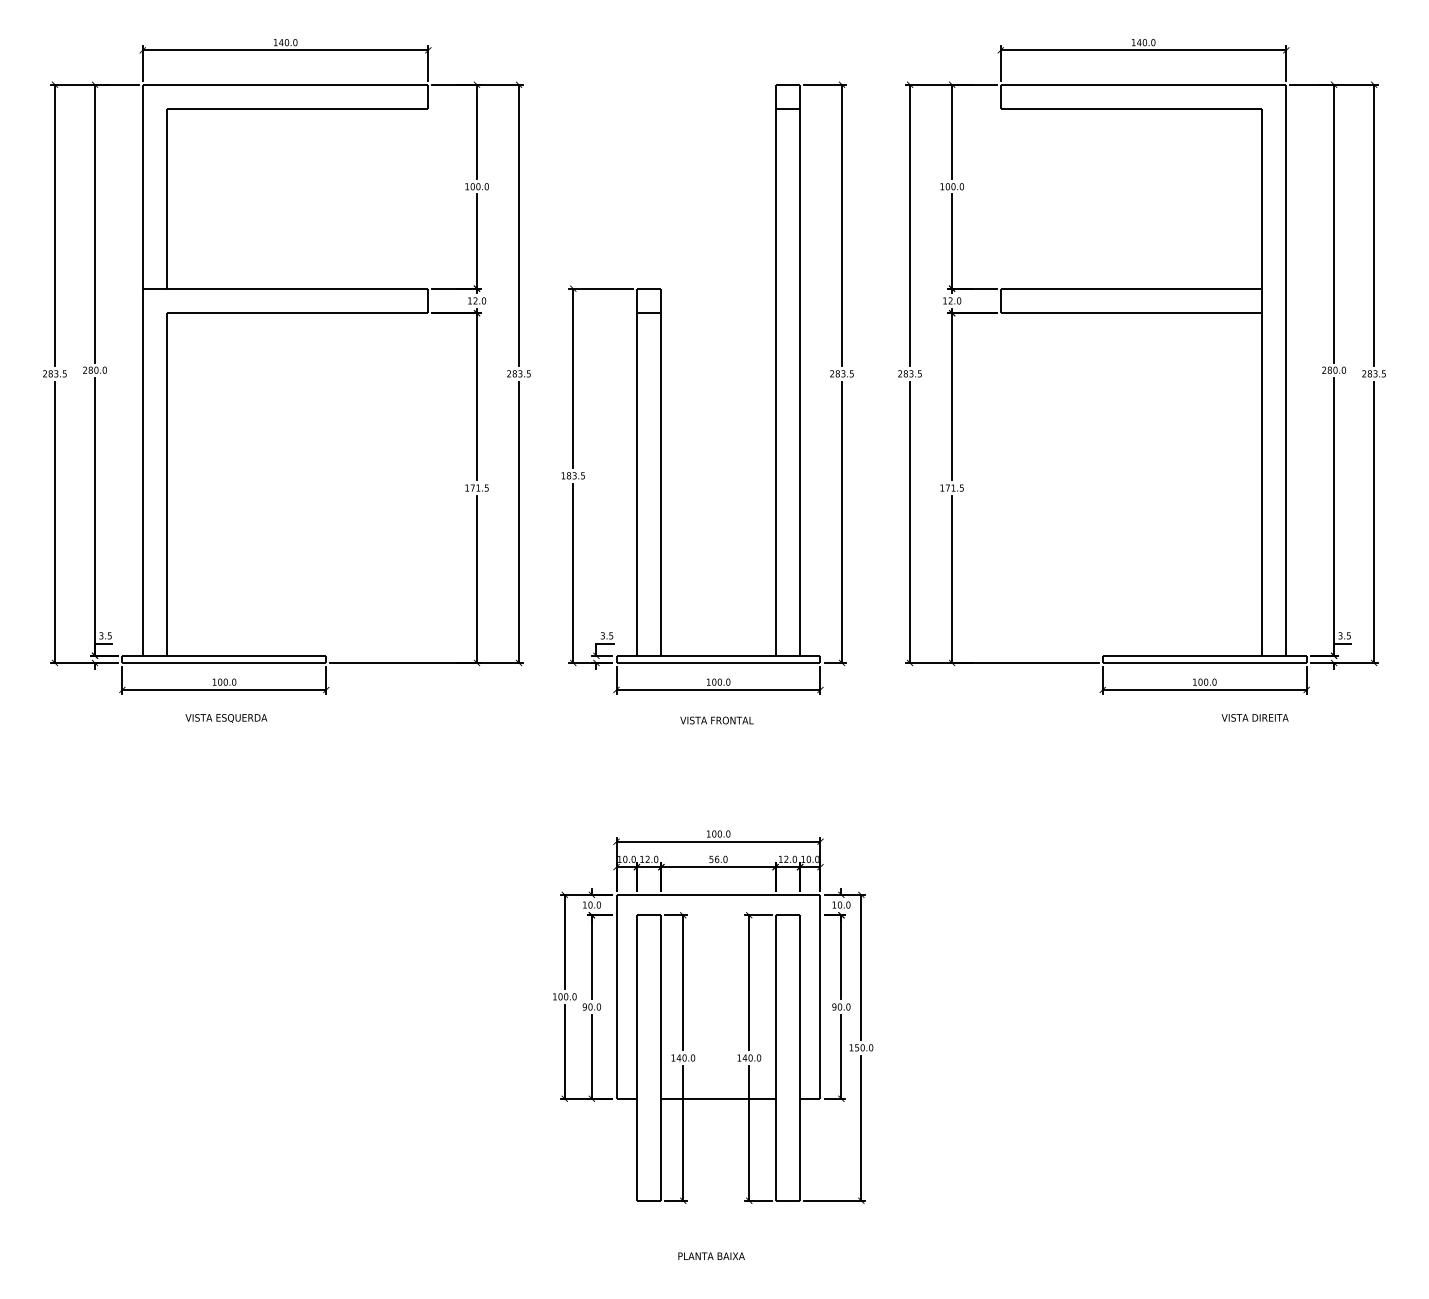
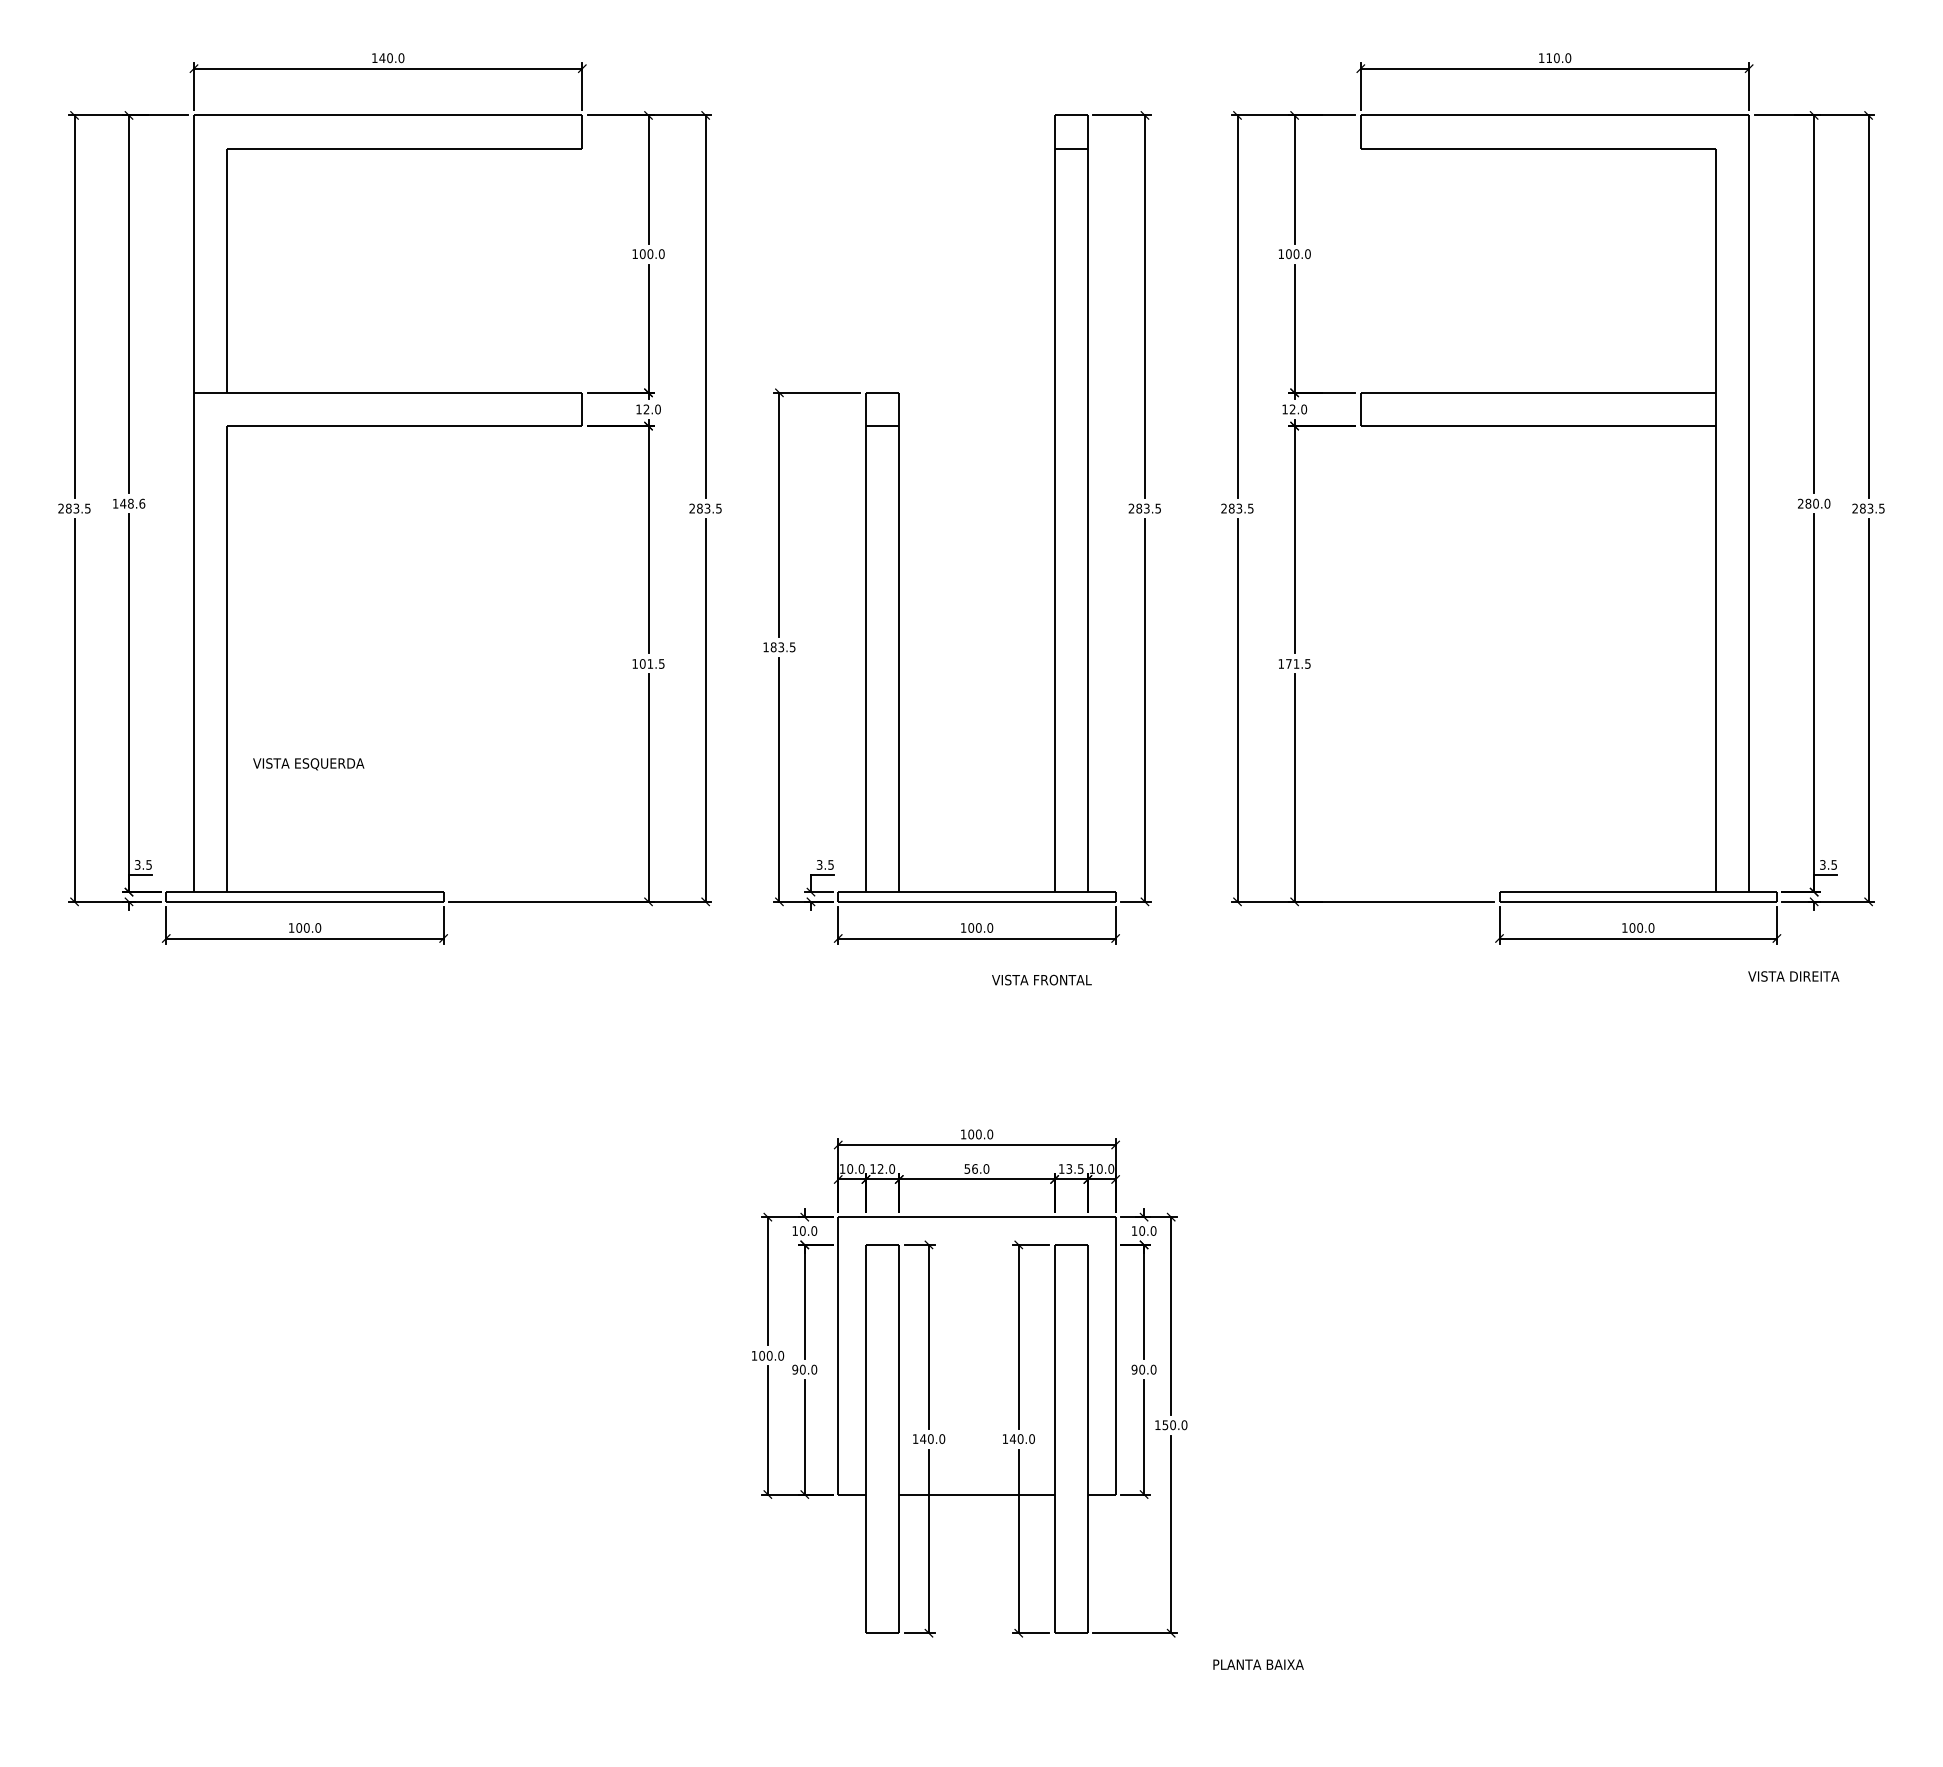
text: (1139, 42) -> (1549, 57), 140.0 -> 110.0
text: (94, 370) -> (128, 503), 280.0 -> 148.6
text: (472, 487) -> (642, 663), 171.5 -> 101.5
text: (1254, 717) -> (1793, 976), moved
text: (226, 718) -> (308, 764), moved
text: (716, 720) -> (1041, 979), moved
text: (790, 859) -> (1074, 1168), 12.0 -> 13.5
text: (711, 1256) -> (1258, 1664), moved

